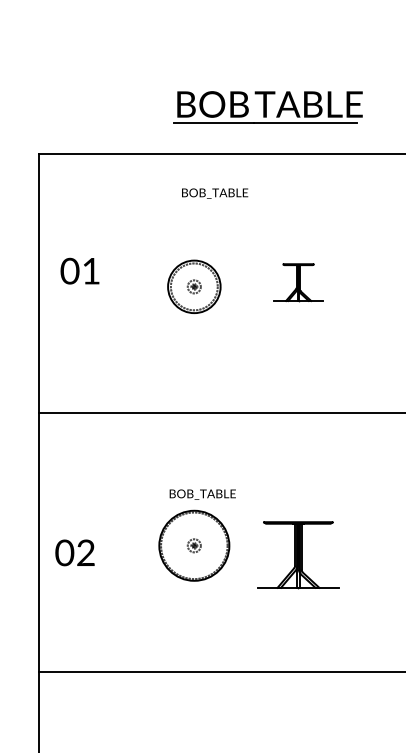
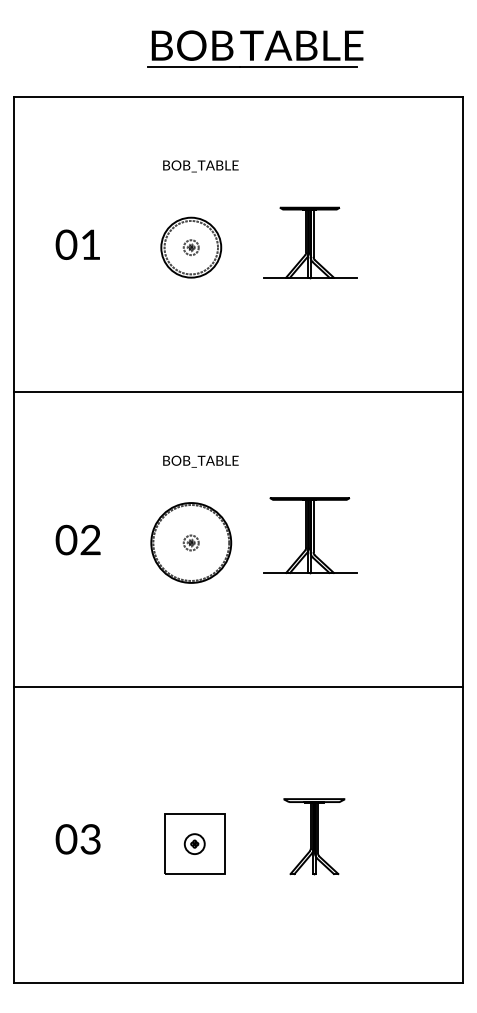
part: (268, 106) -> (255, 48), moved
text: (214, 193) -> (200, 166), moved
text: (79, 270) -> (77, 244), moved
part: (298, 282) -> (310, 242), size x1.67
text: (202, 494) -> (200, 461), moved
text: (74, 552) -> (77, 539), moved
part: (298, 555) -> (310, 535), moved

